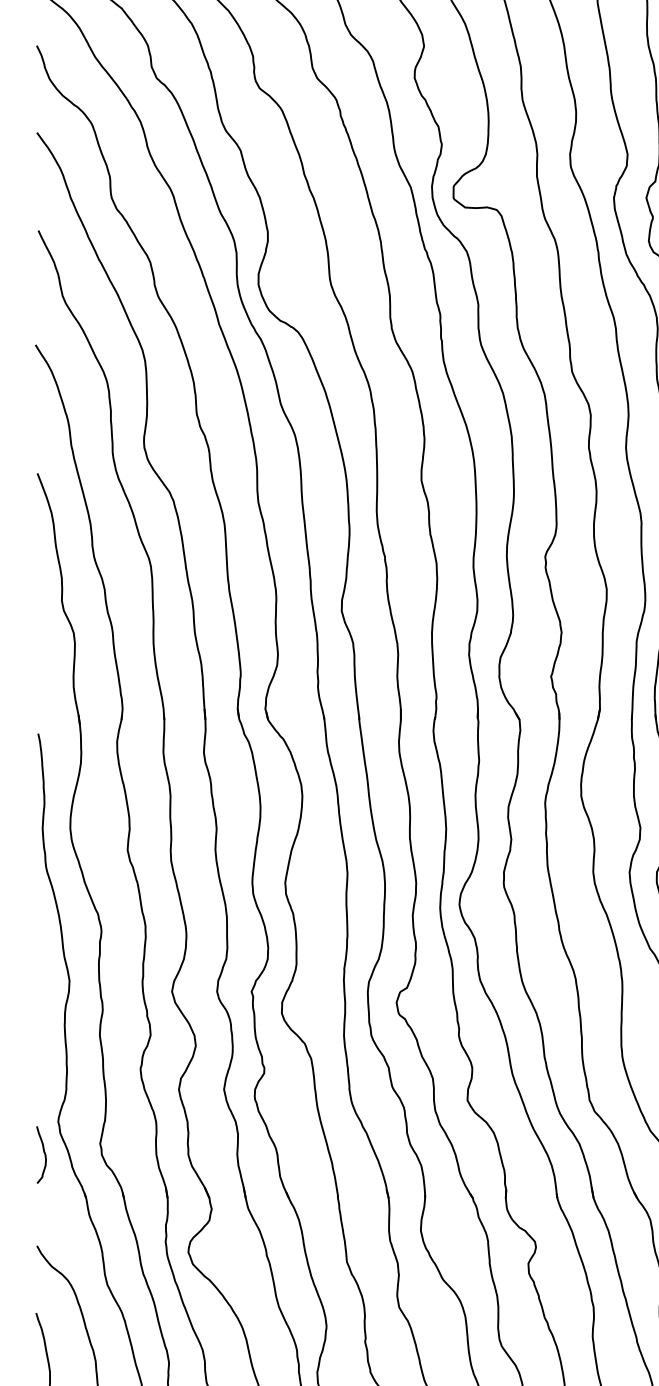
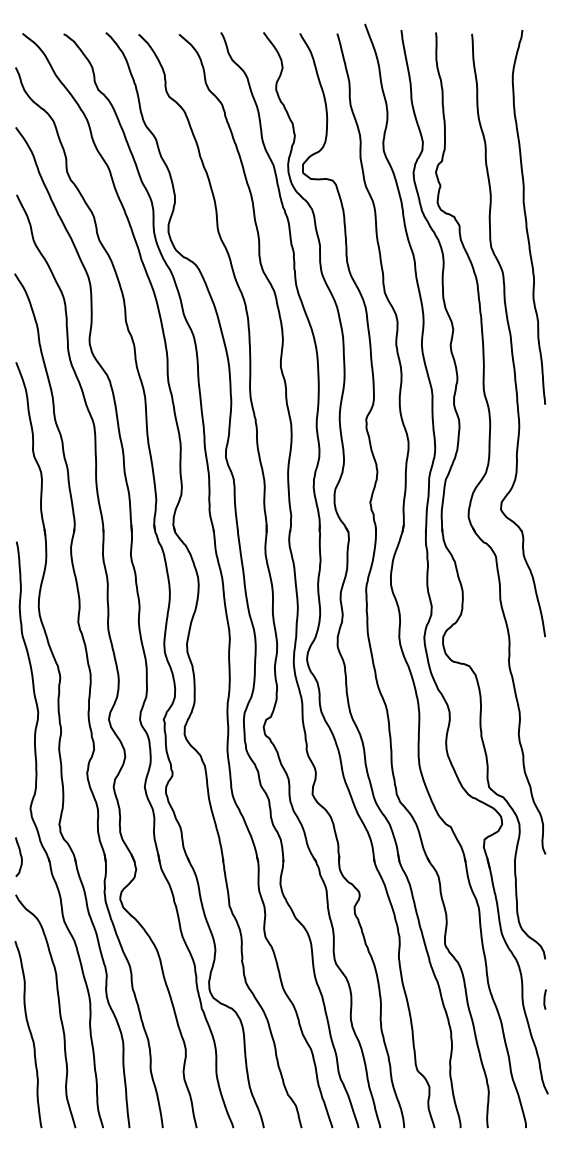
curve: (43, 1155) -> (20, 857), moved

